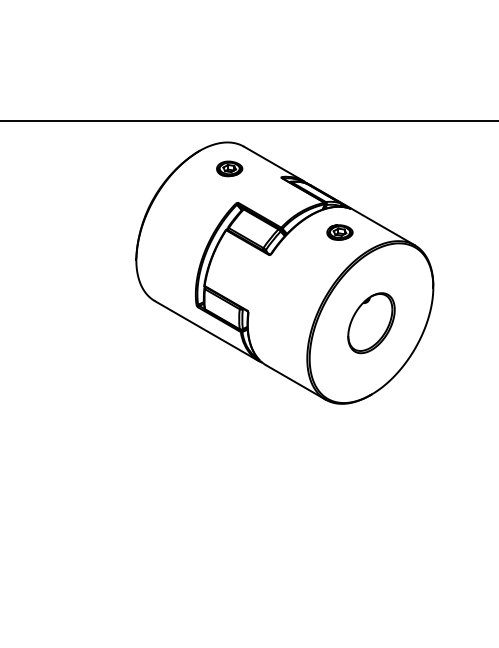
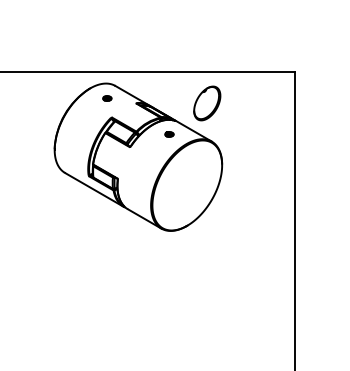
part: (230, 168) -> (107, 98), size x0.6
part: (339, 232) -> (169, 134), size x0.6
part: (371, 323) -> (207, 103), moved

